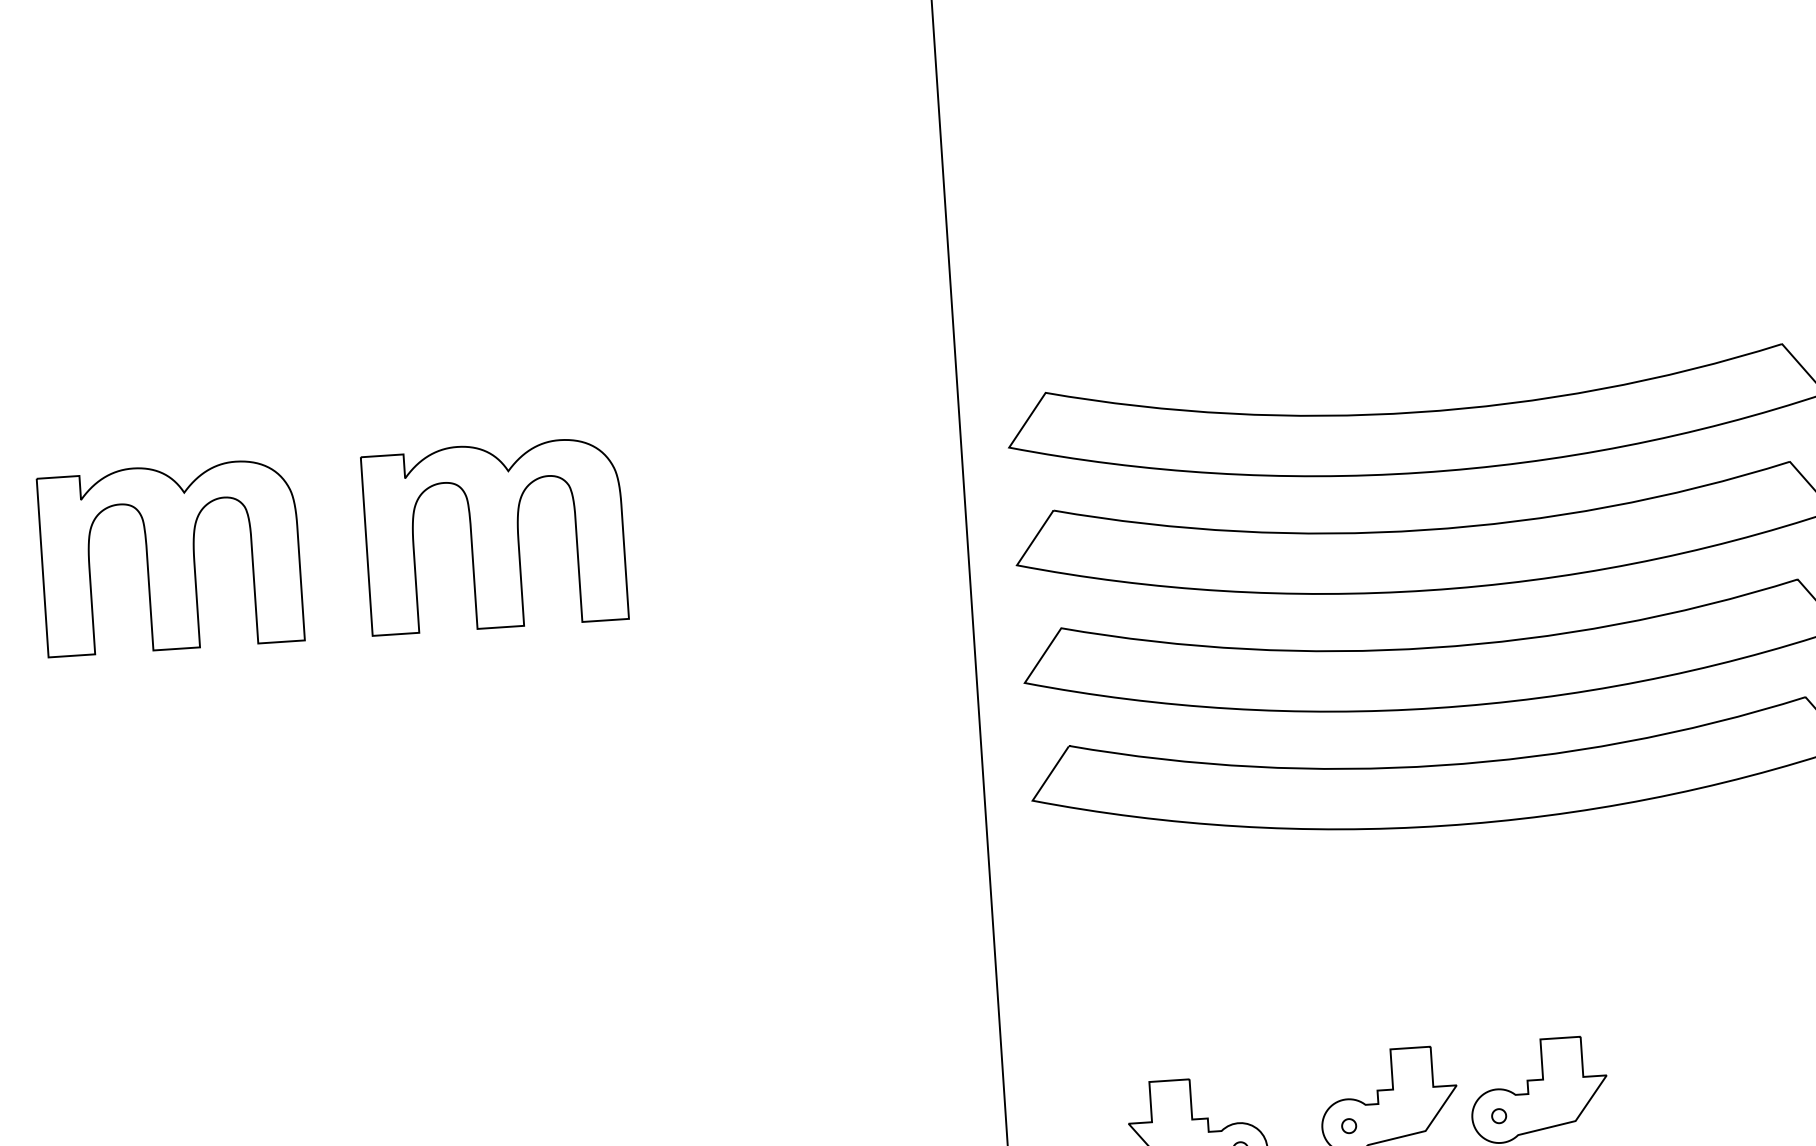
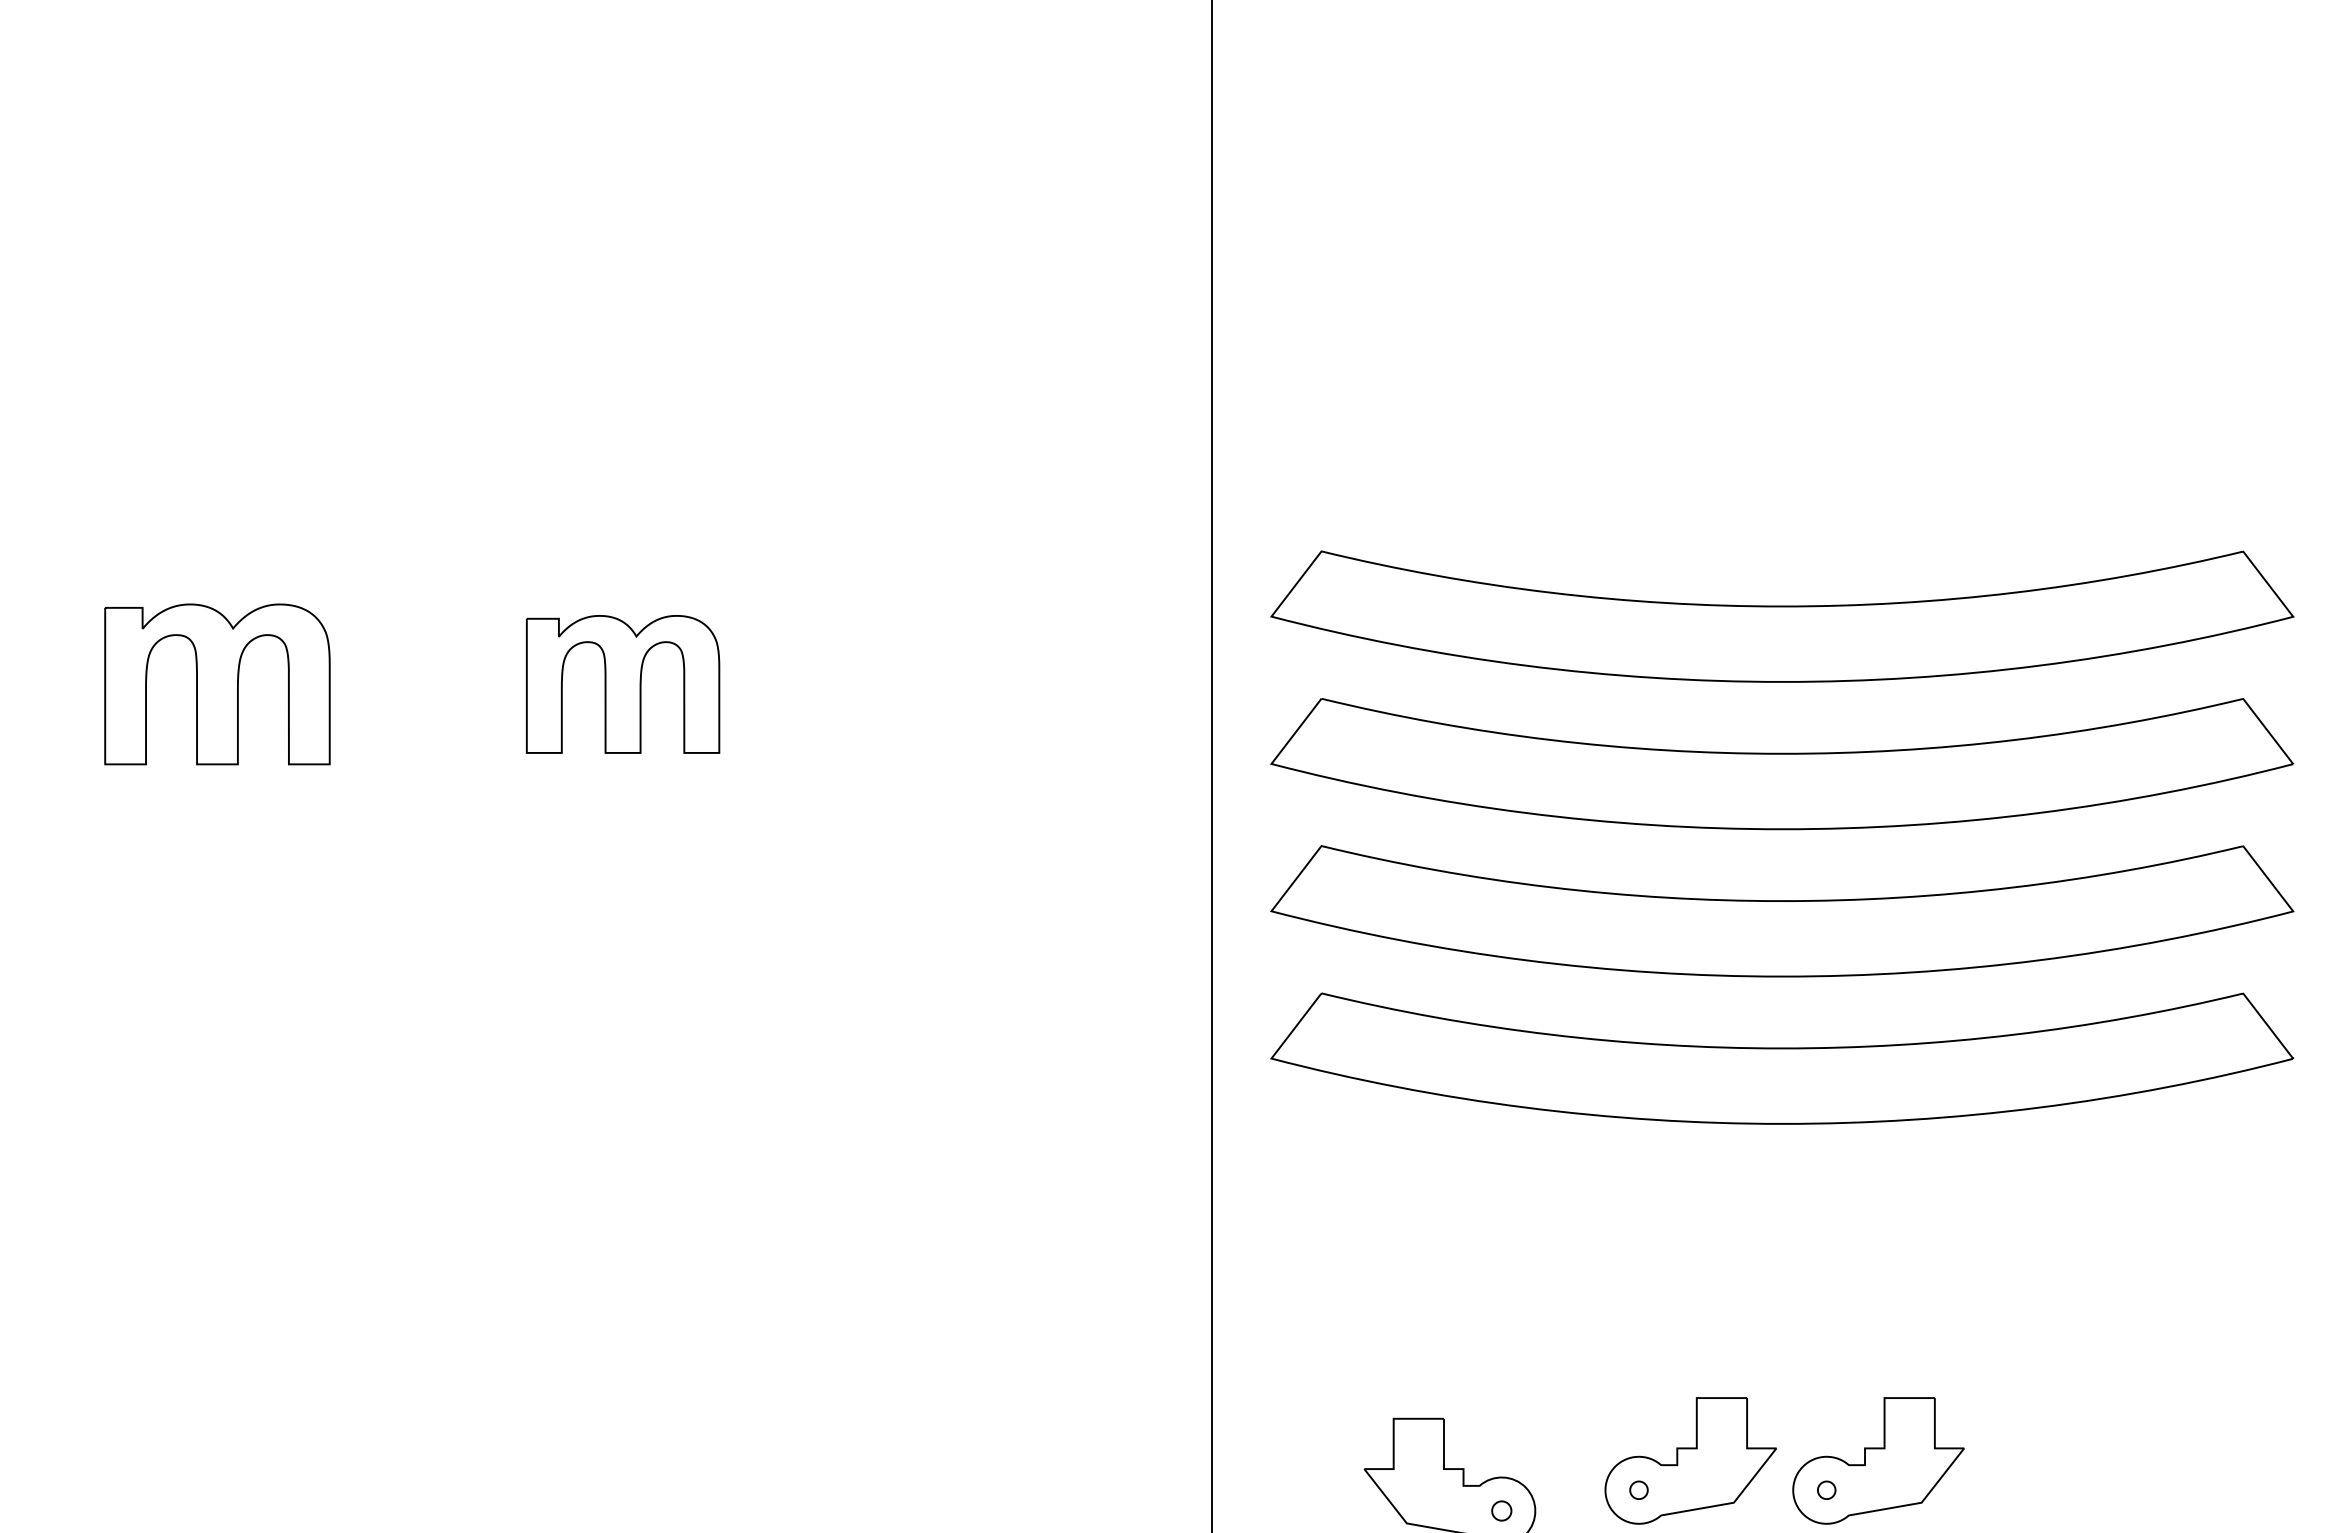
part: (494, 536) -> (622, 684), size x0.6
part: (170, 557) -> (217, 684), size x0.7

